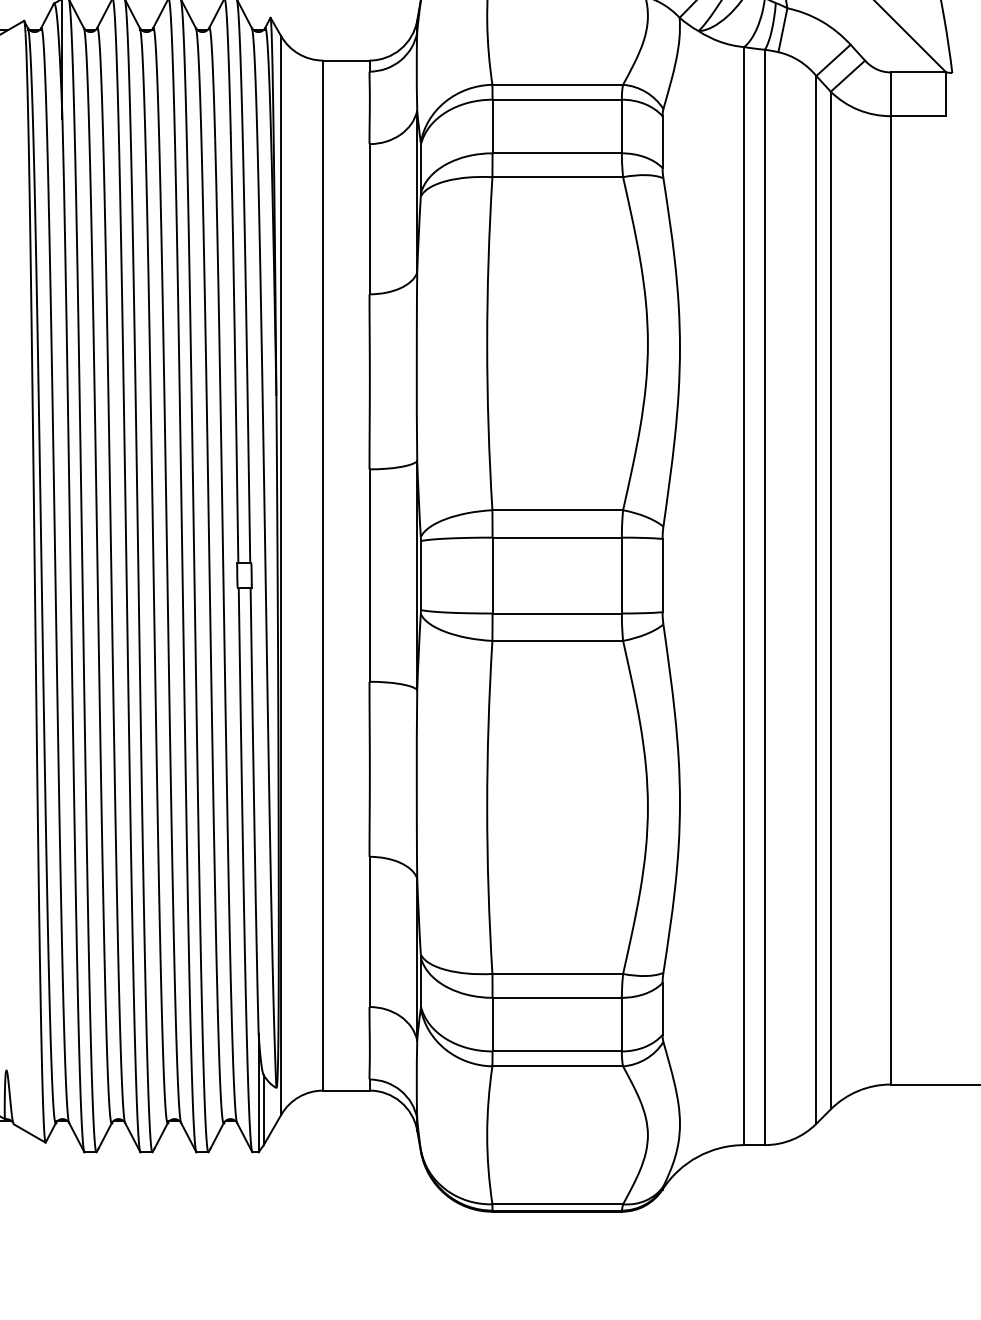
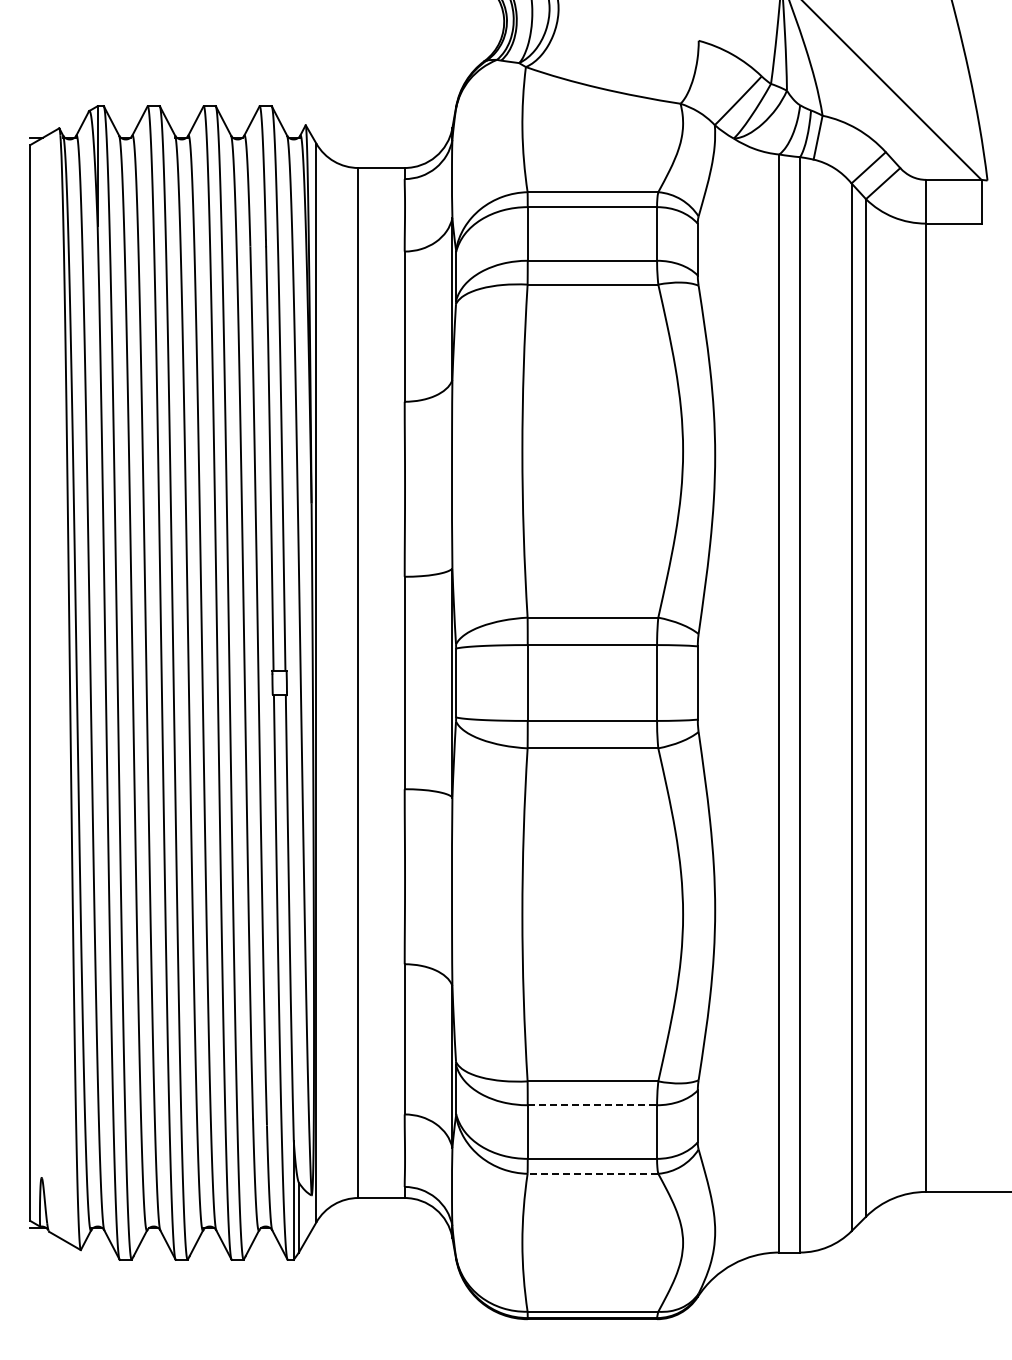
line: (557, 998) -> (592, 1105), solid -> dashed
line: (557, 1066) -> (592, 1173), solid -> dashed

